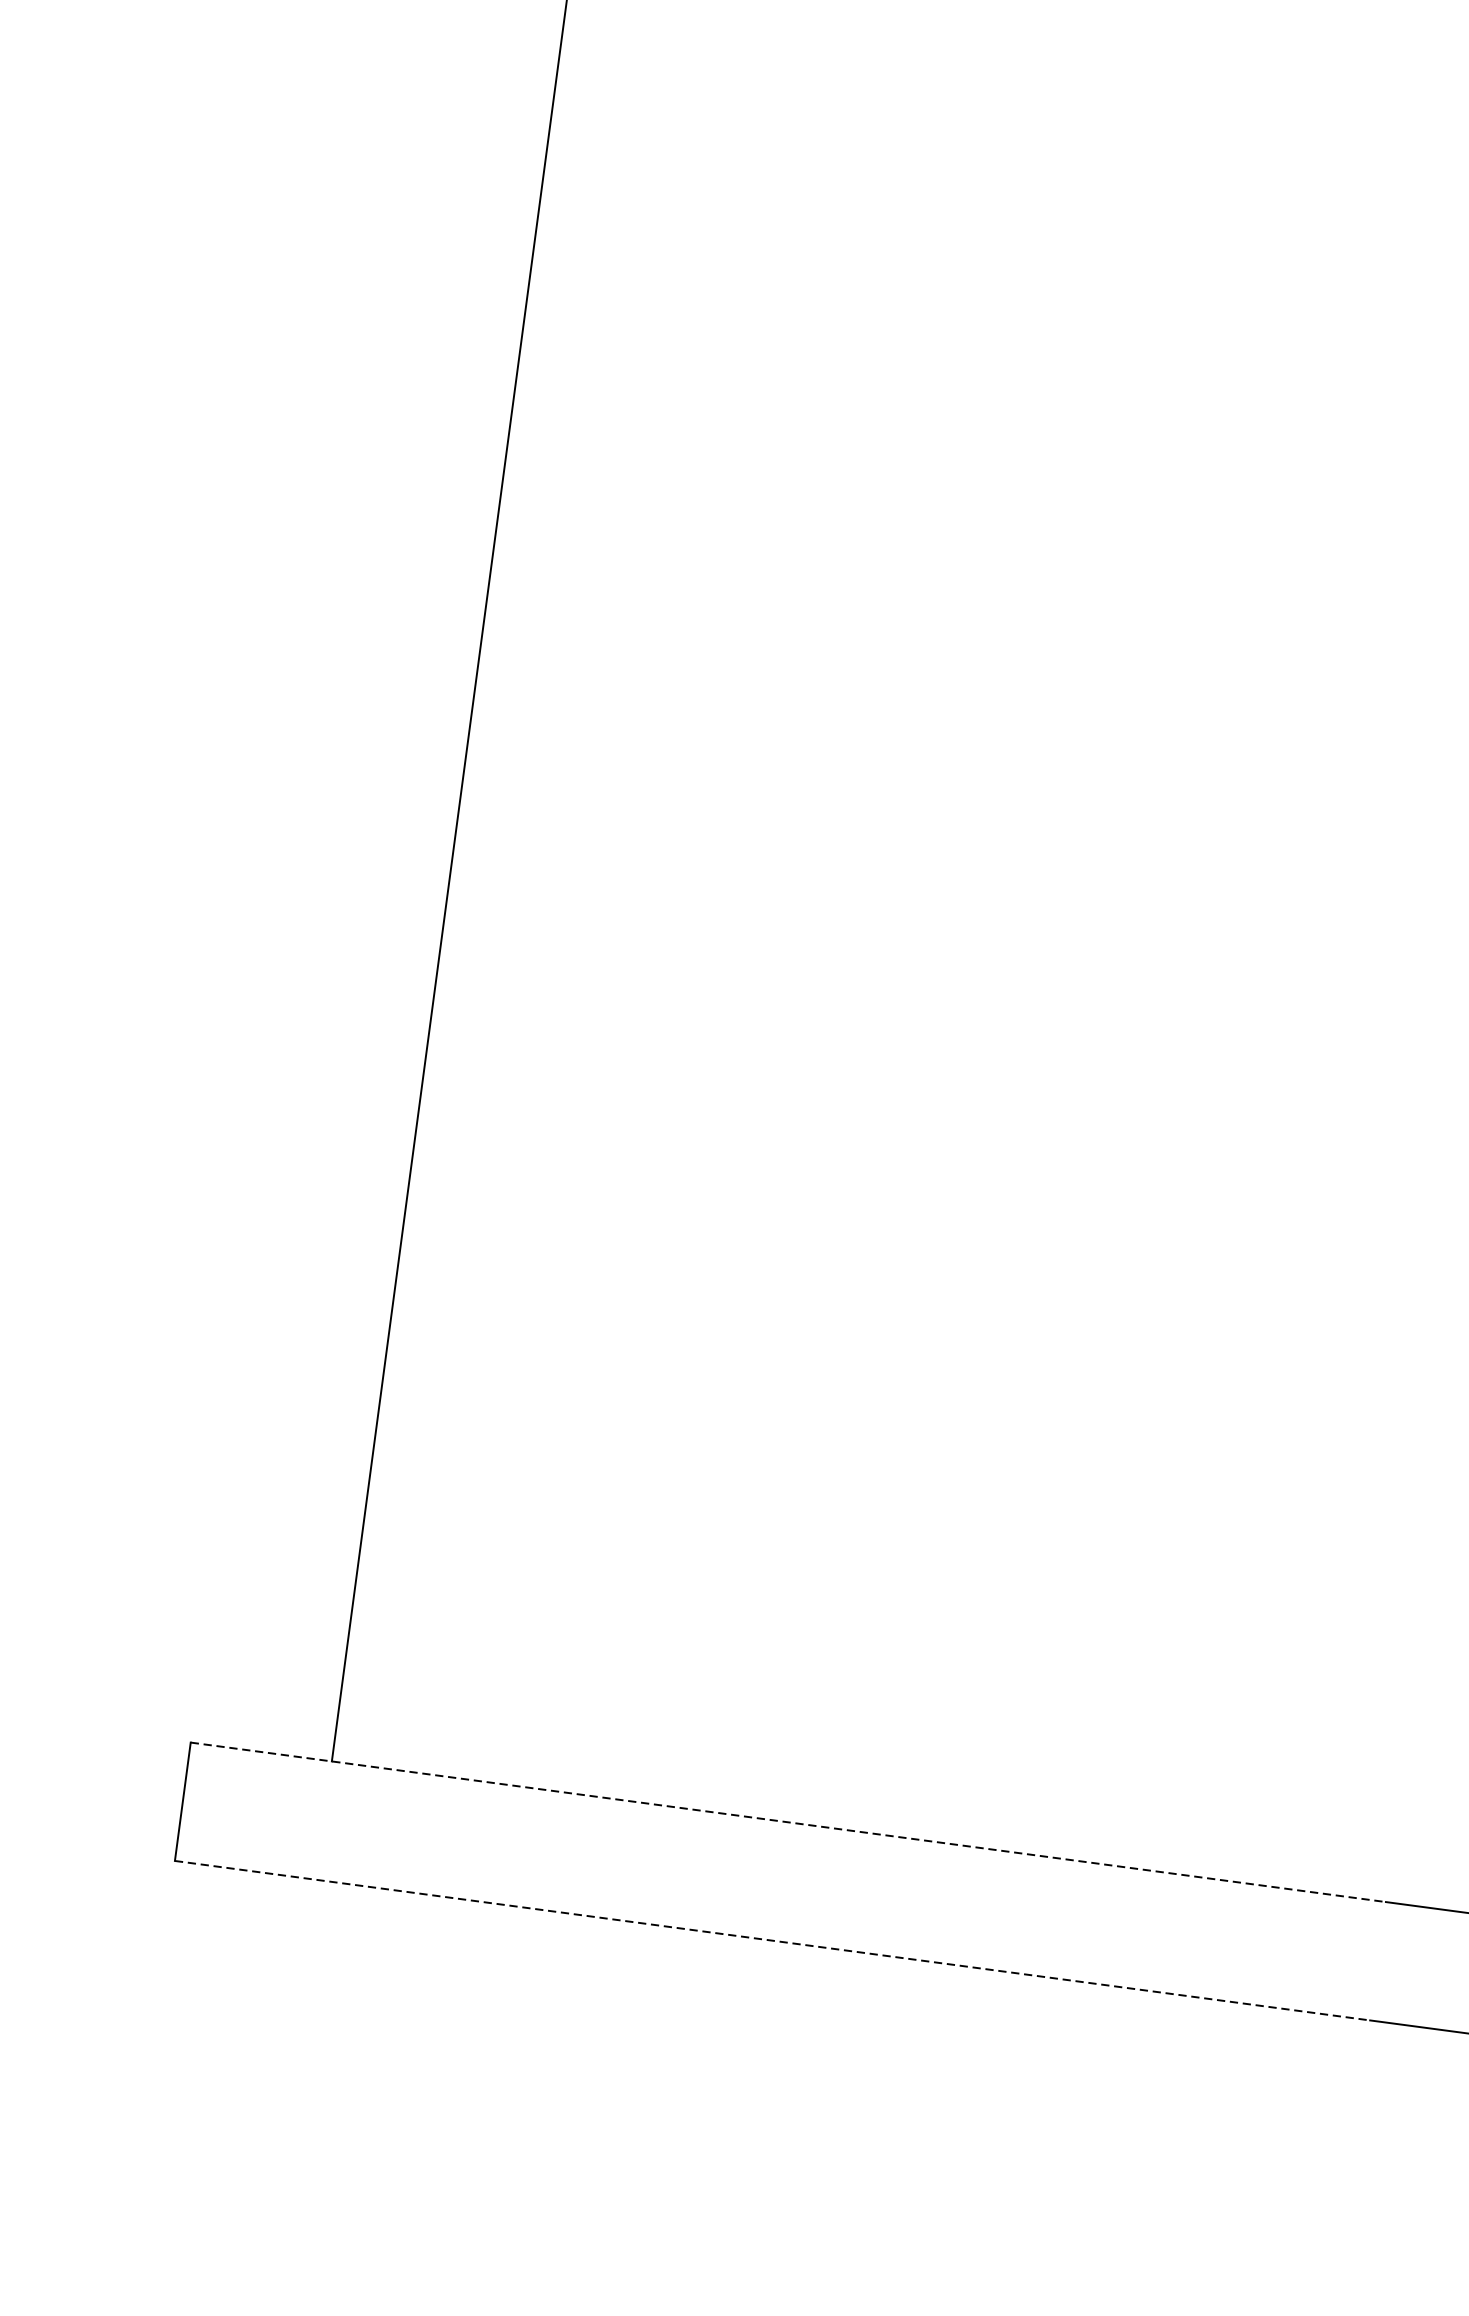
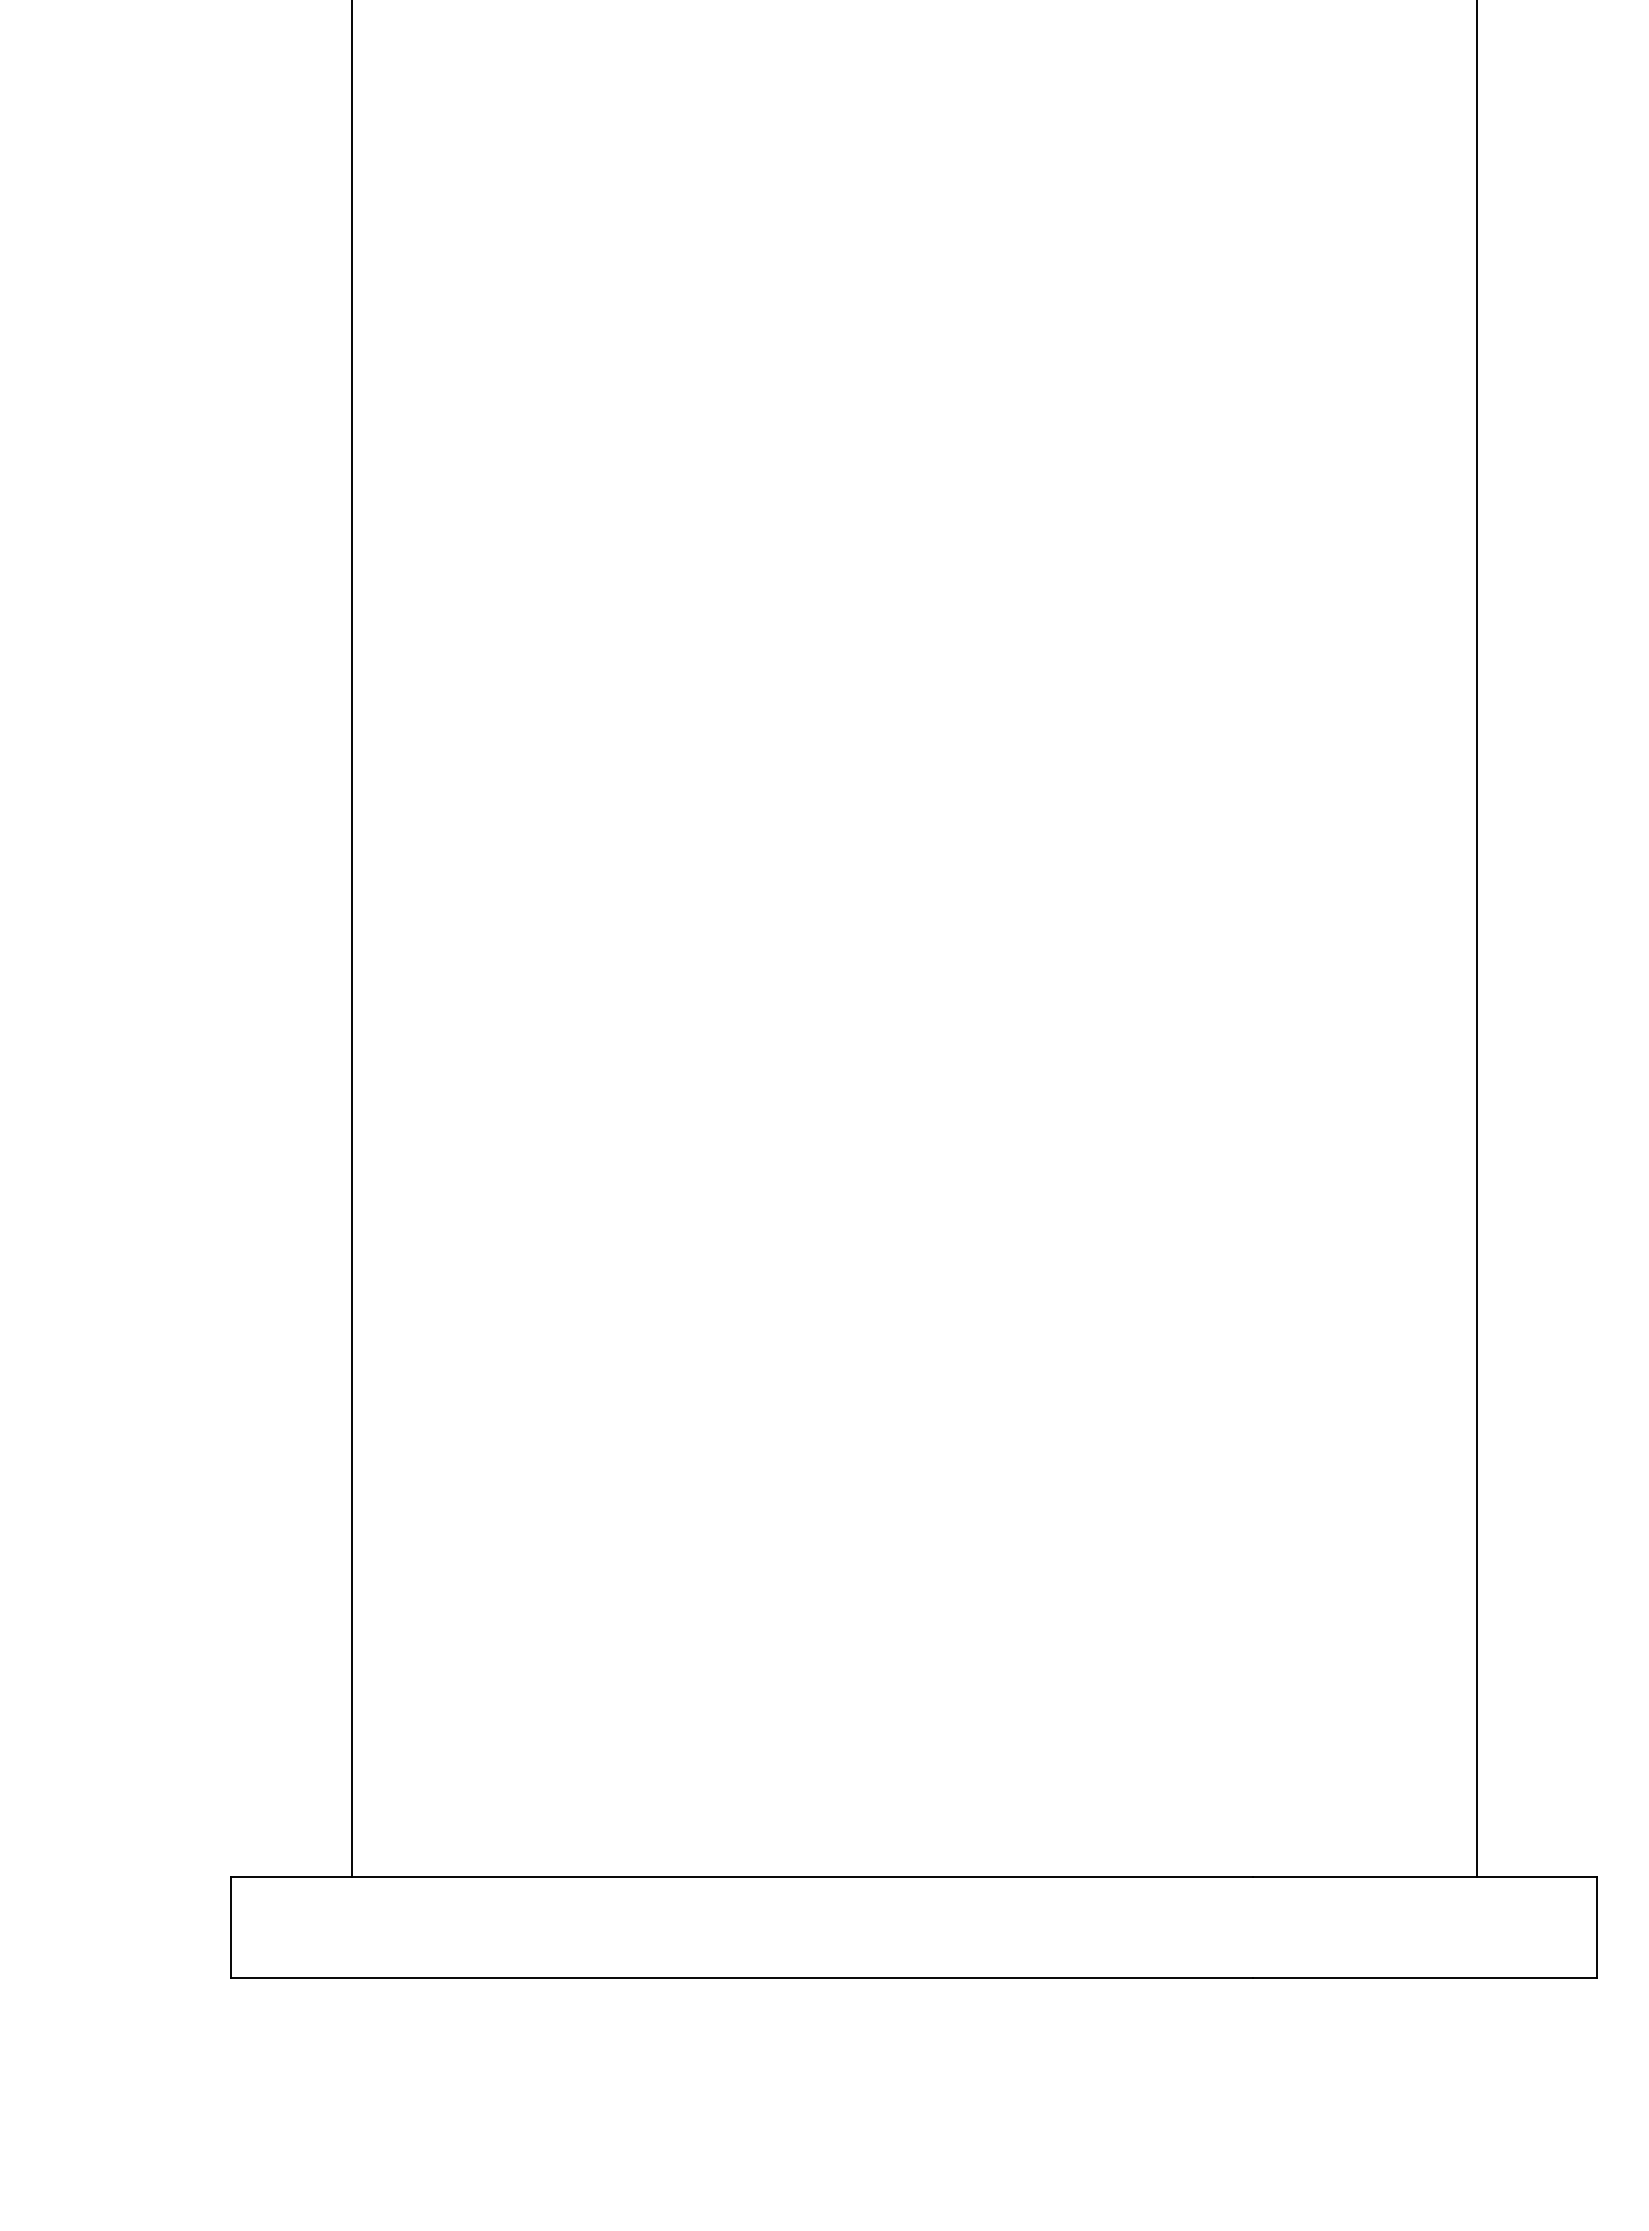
line: (788, 1822) -> (742, 1876), dashed -> solid
line: (773, 1940) -> (742, 1977), dashed -> solid

